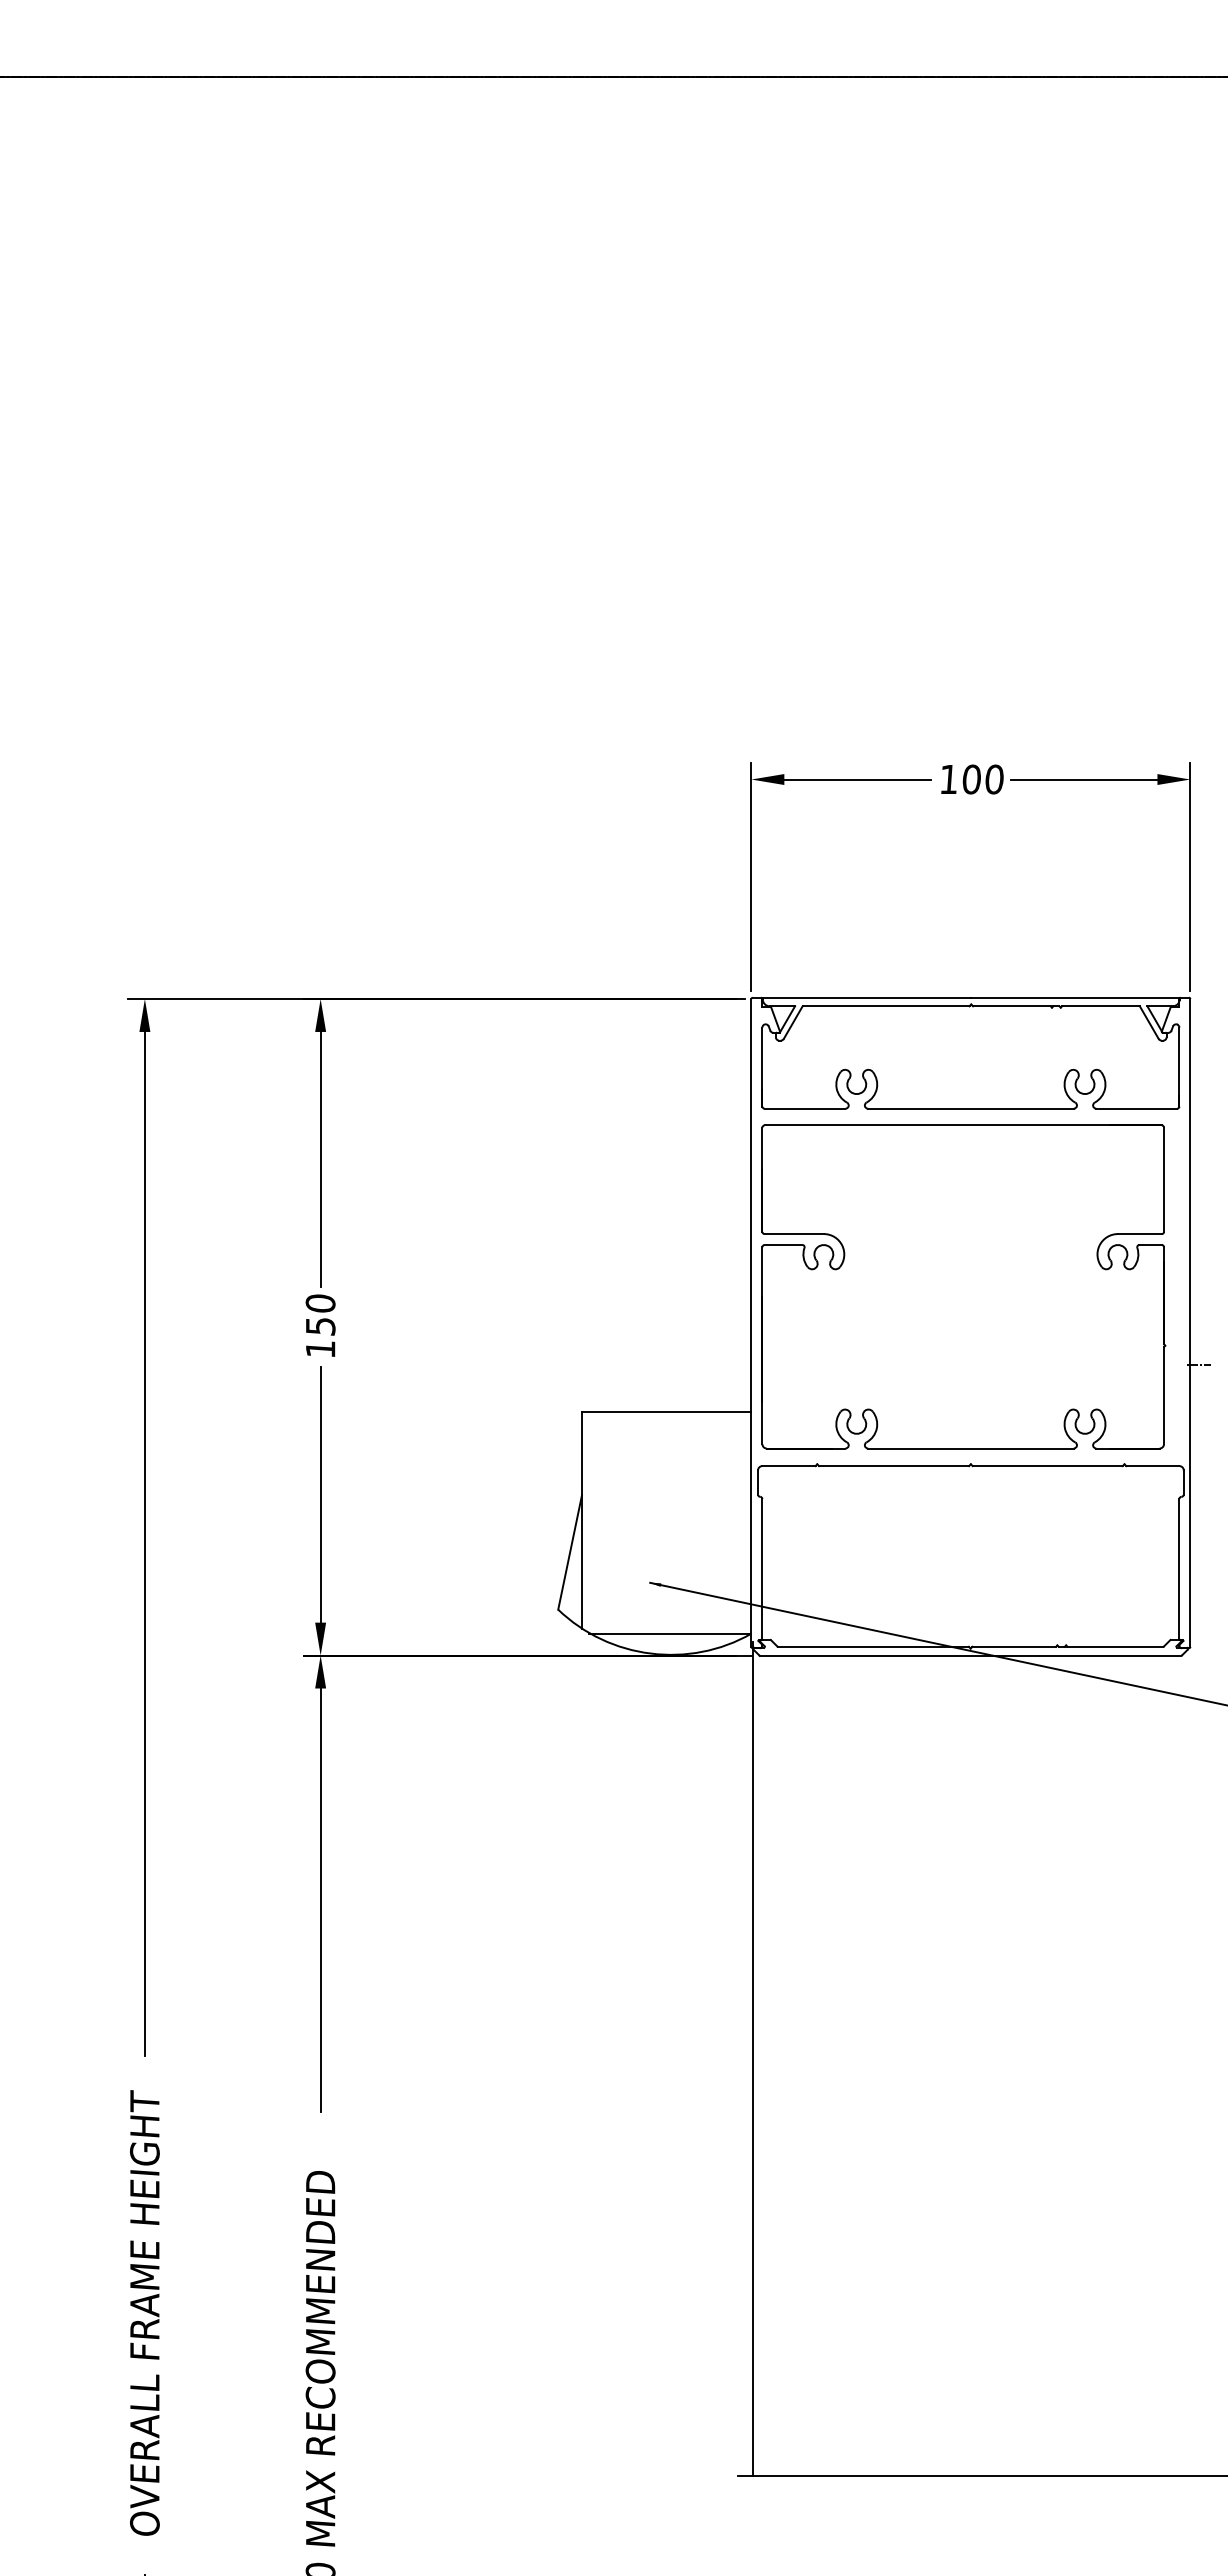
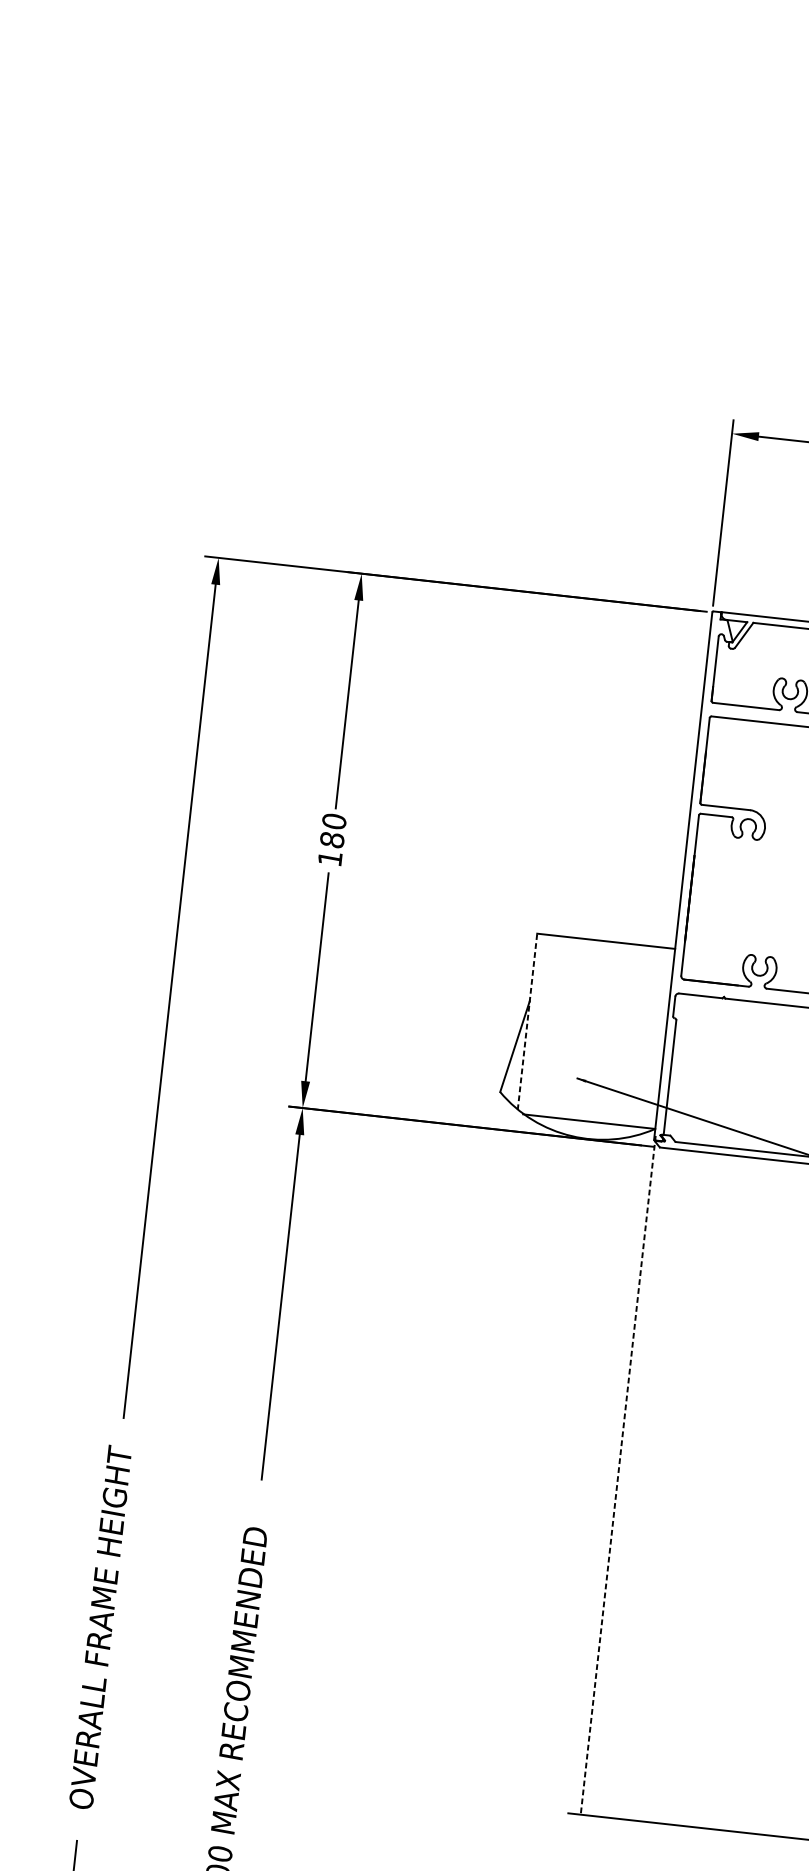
text: (320, 1326) -> (332, 840), 150 -> 180
line: (581, 1520) -> (527, 1021), solid -> dashed
line: (752, 2059) -> (617, 1475), solid -> dashed

